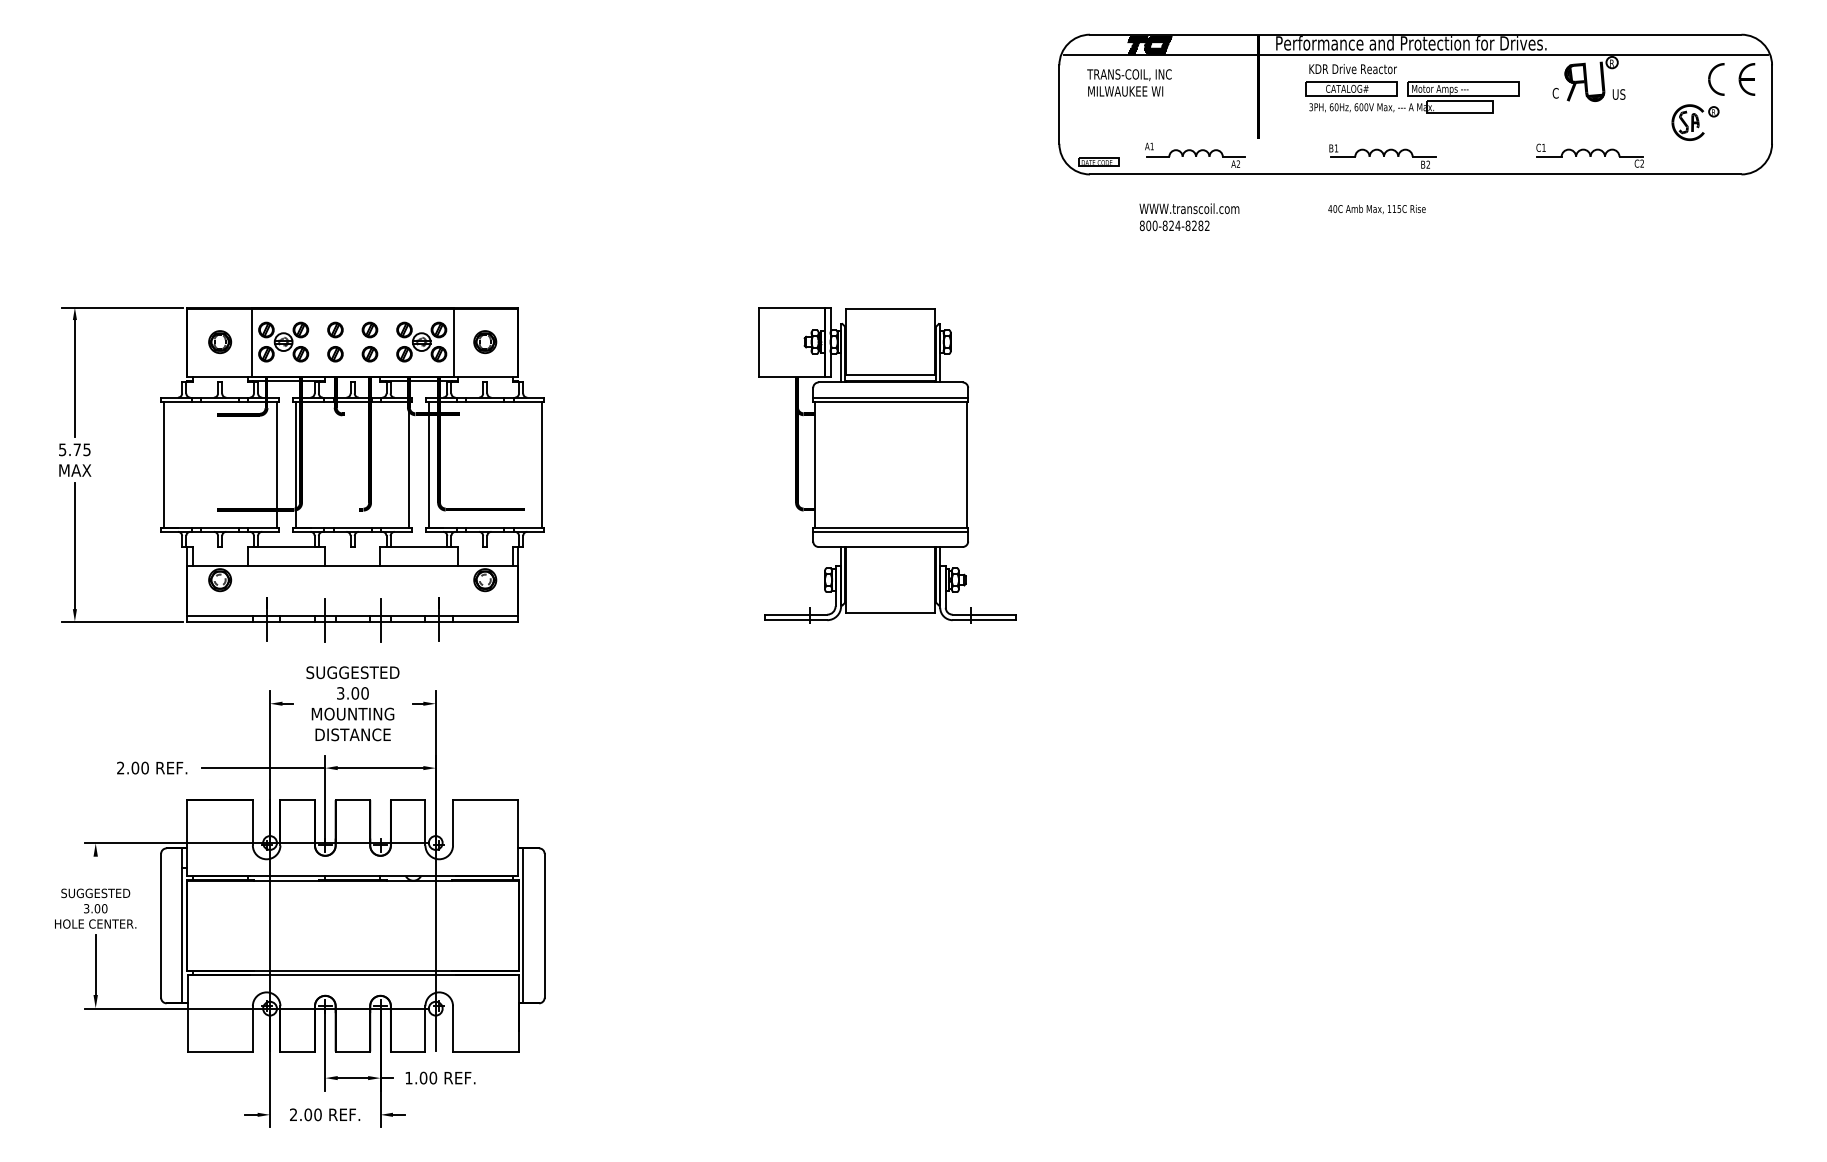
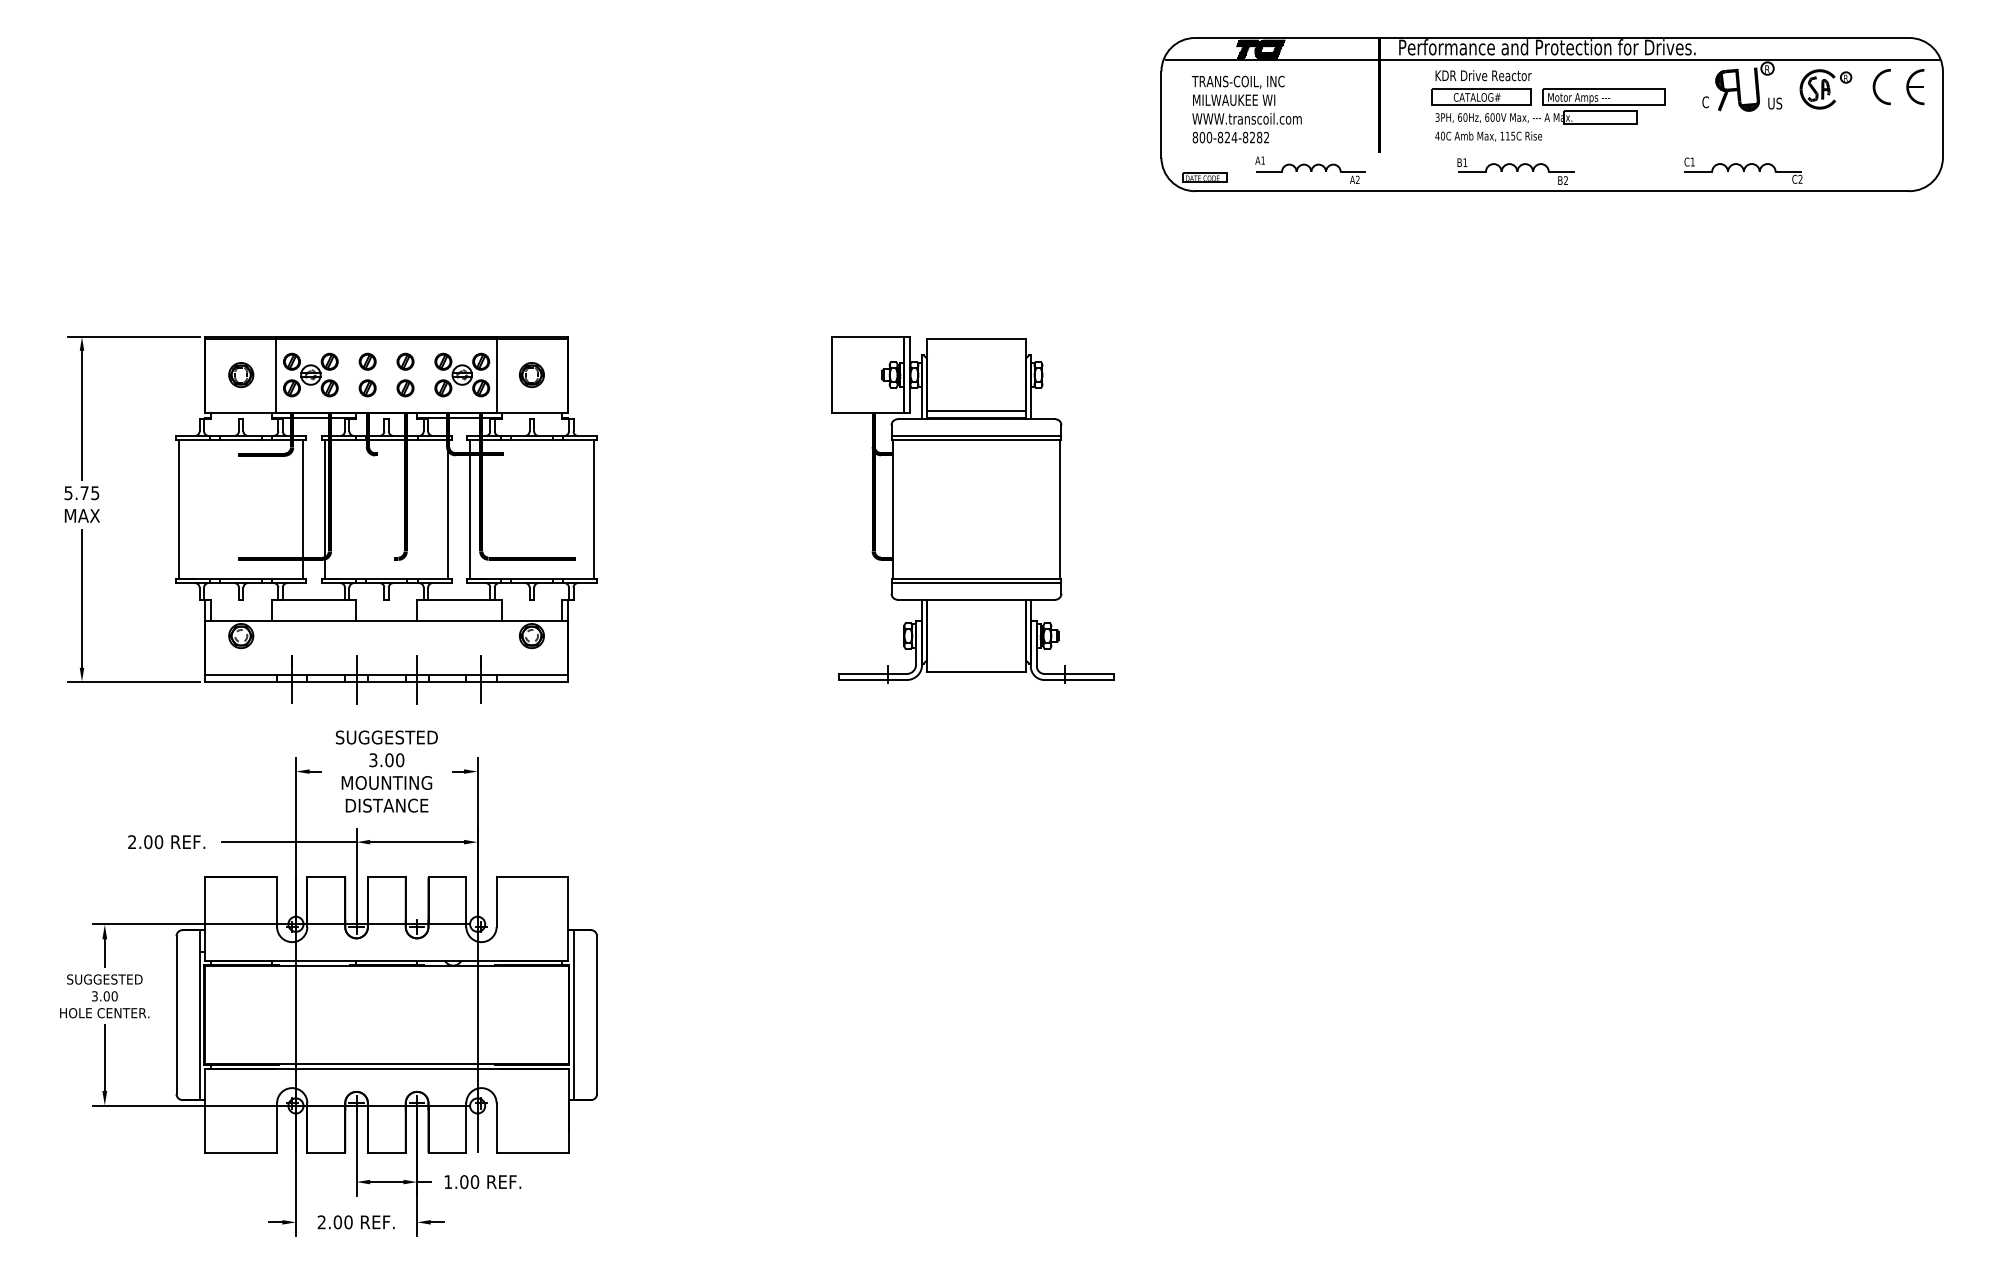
part: (1695, 122) -> (1825, 89), moved
text: (1376, 209) -> (1488, 136), moved
text: (1188, 217) -> (1246, 128), moved
line: (95, 869) -> (104, 953), added

